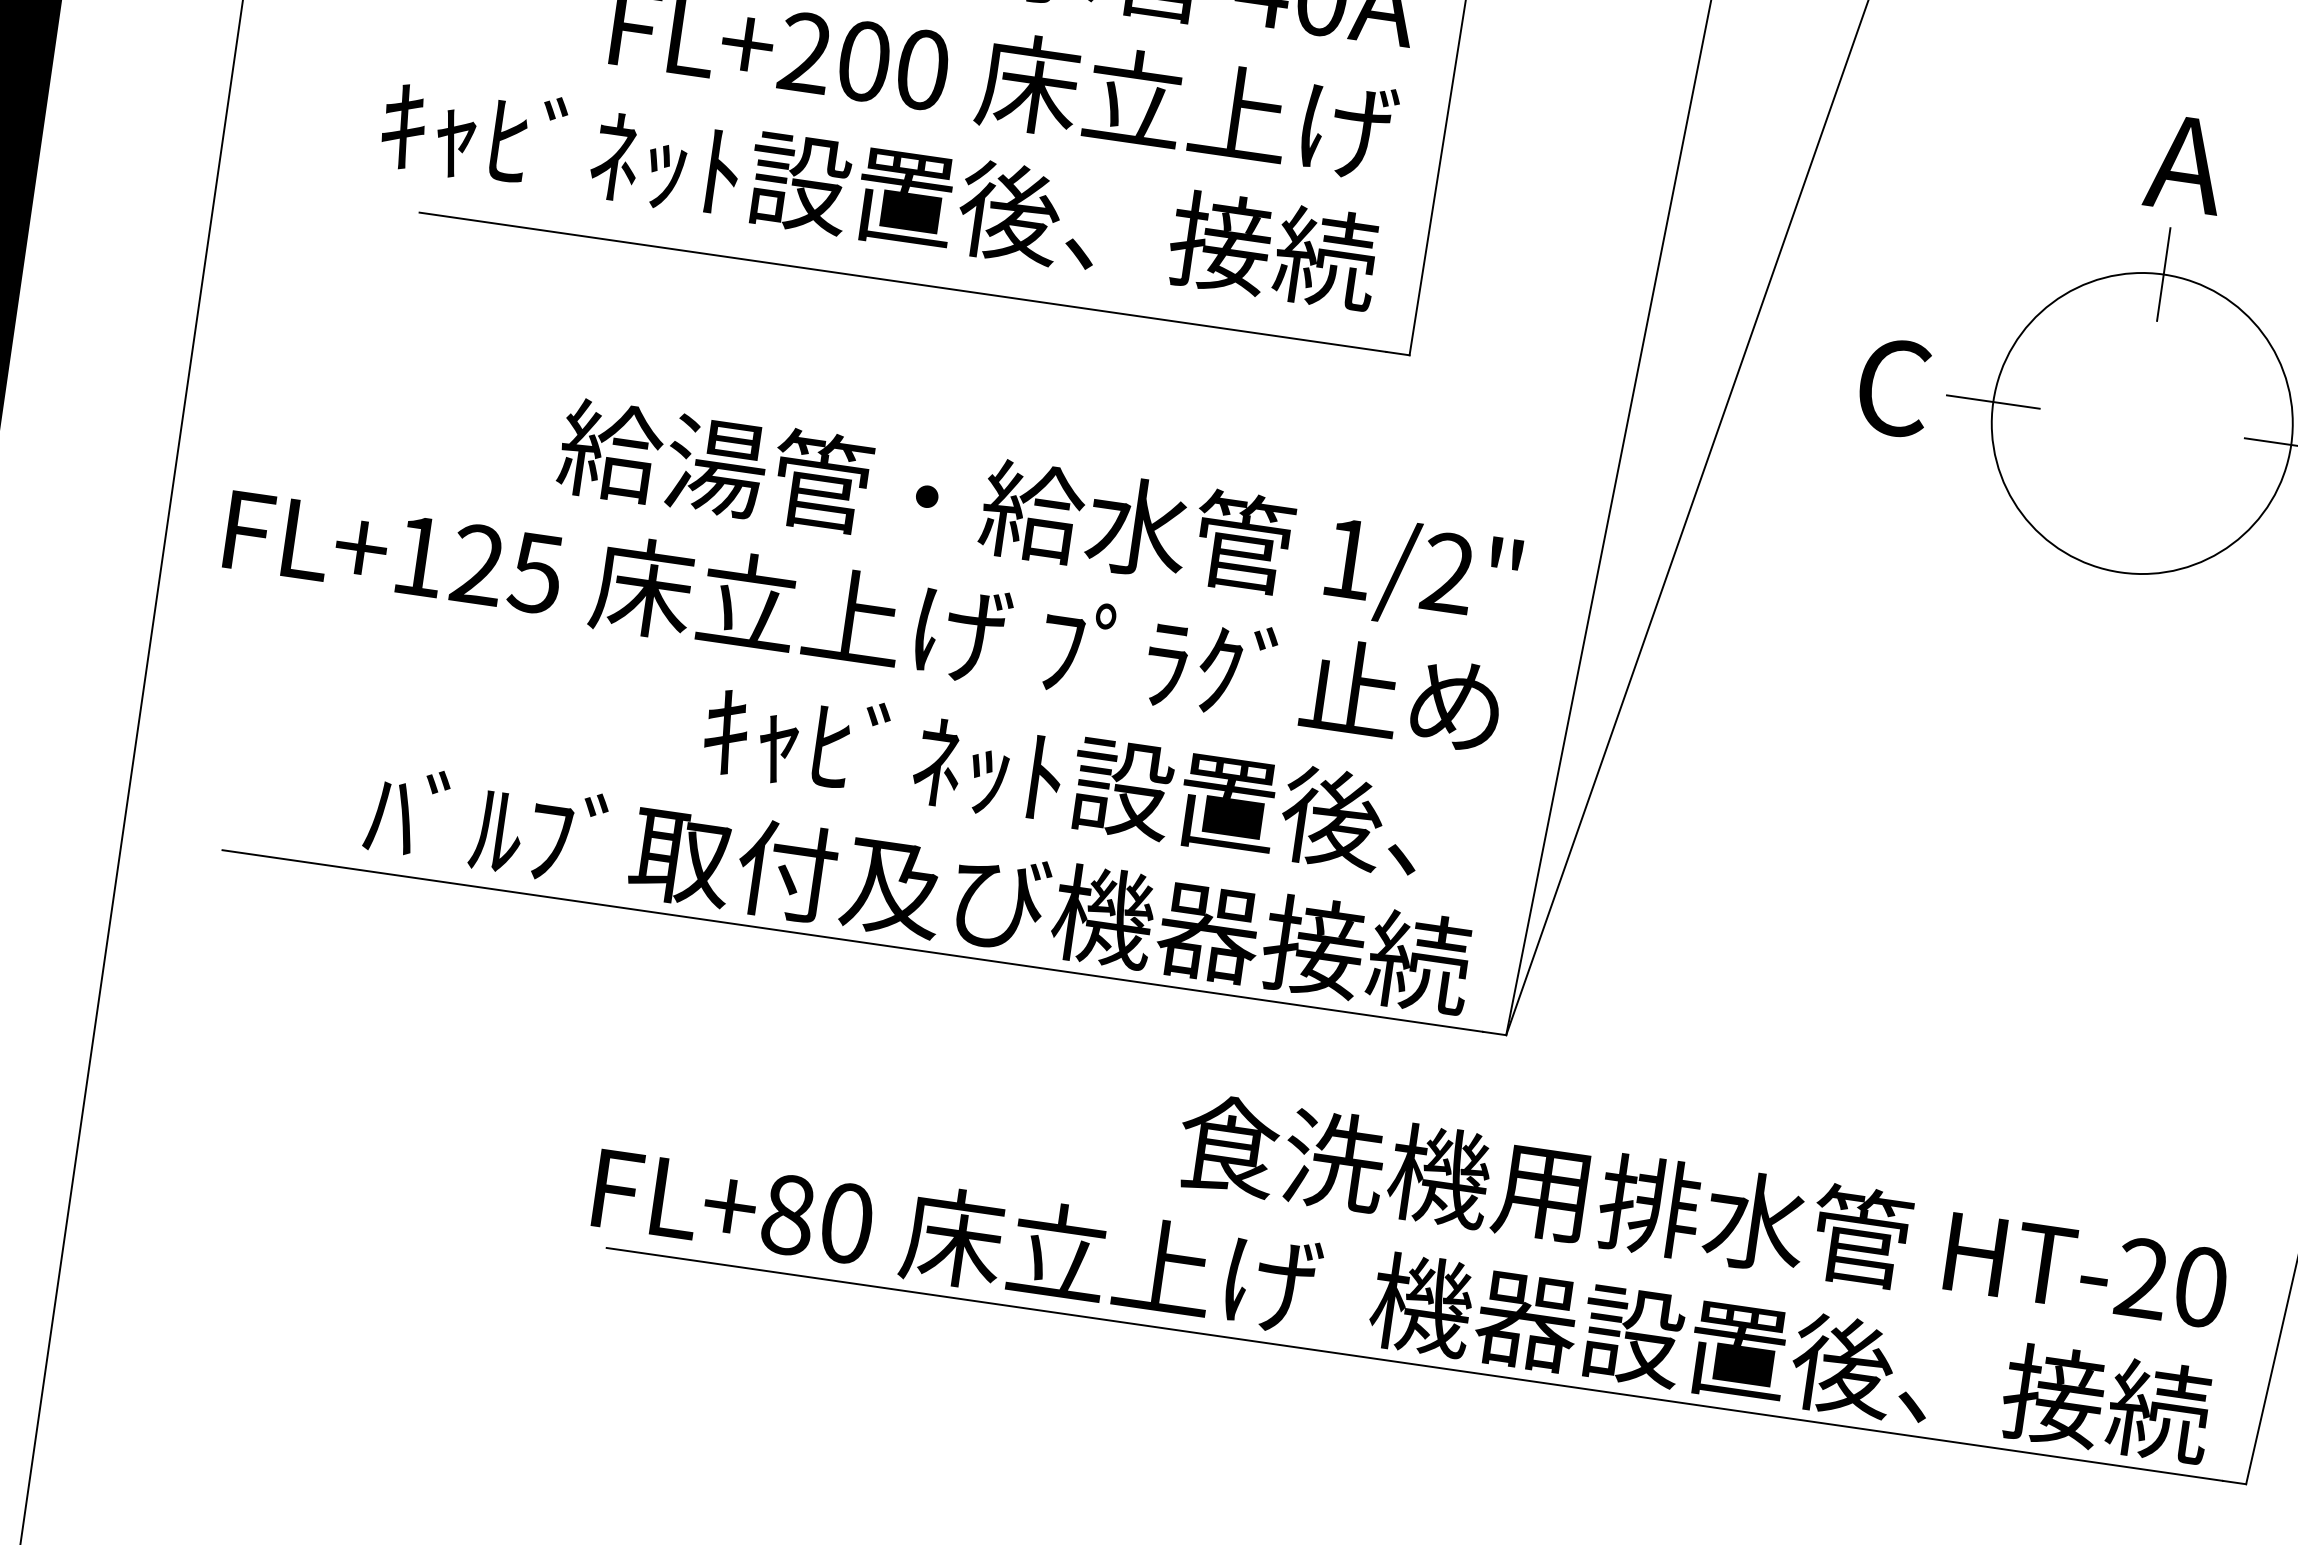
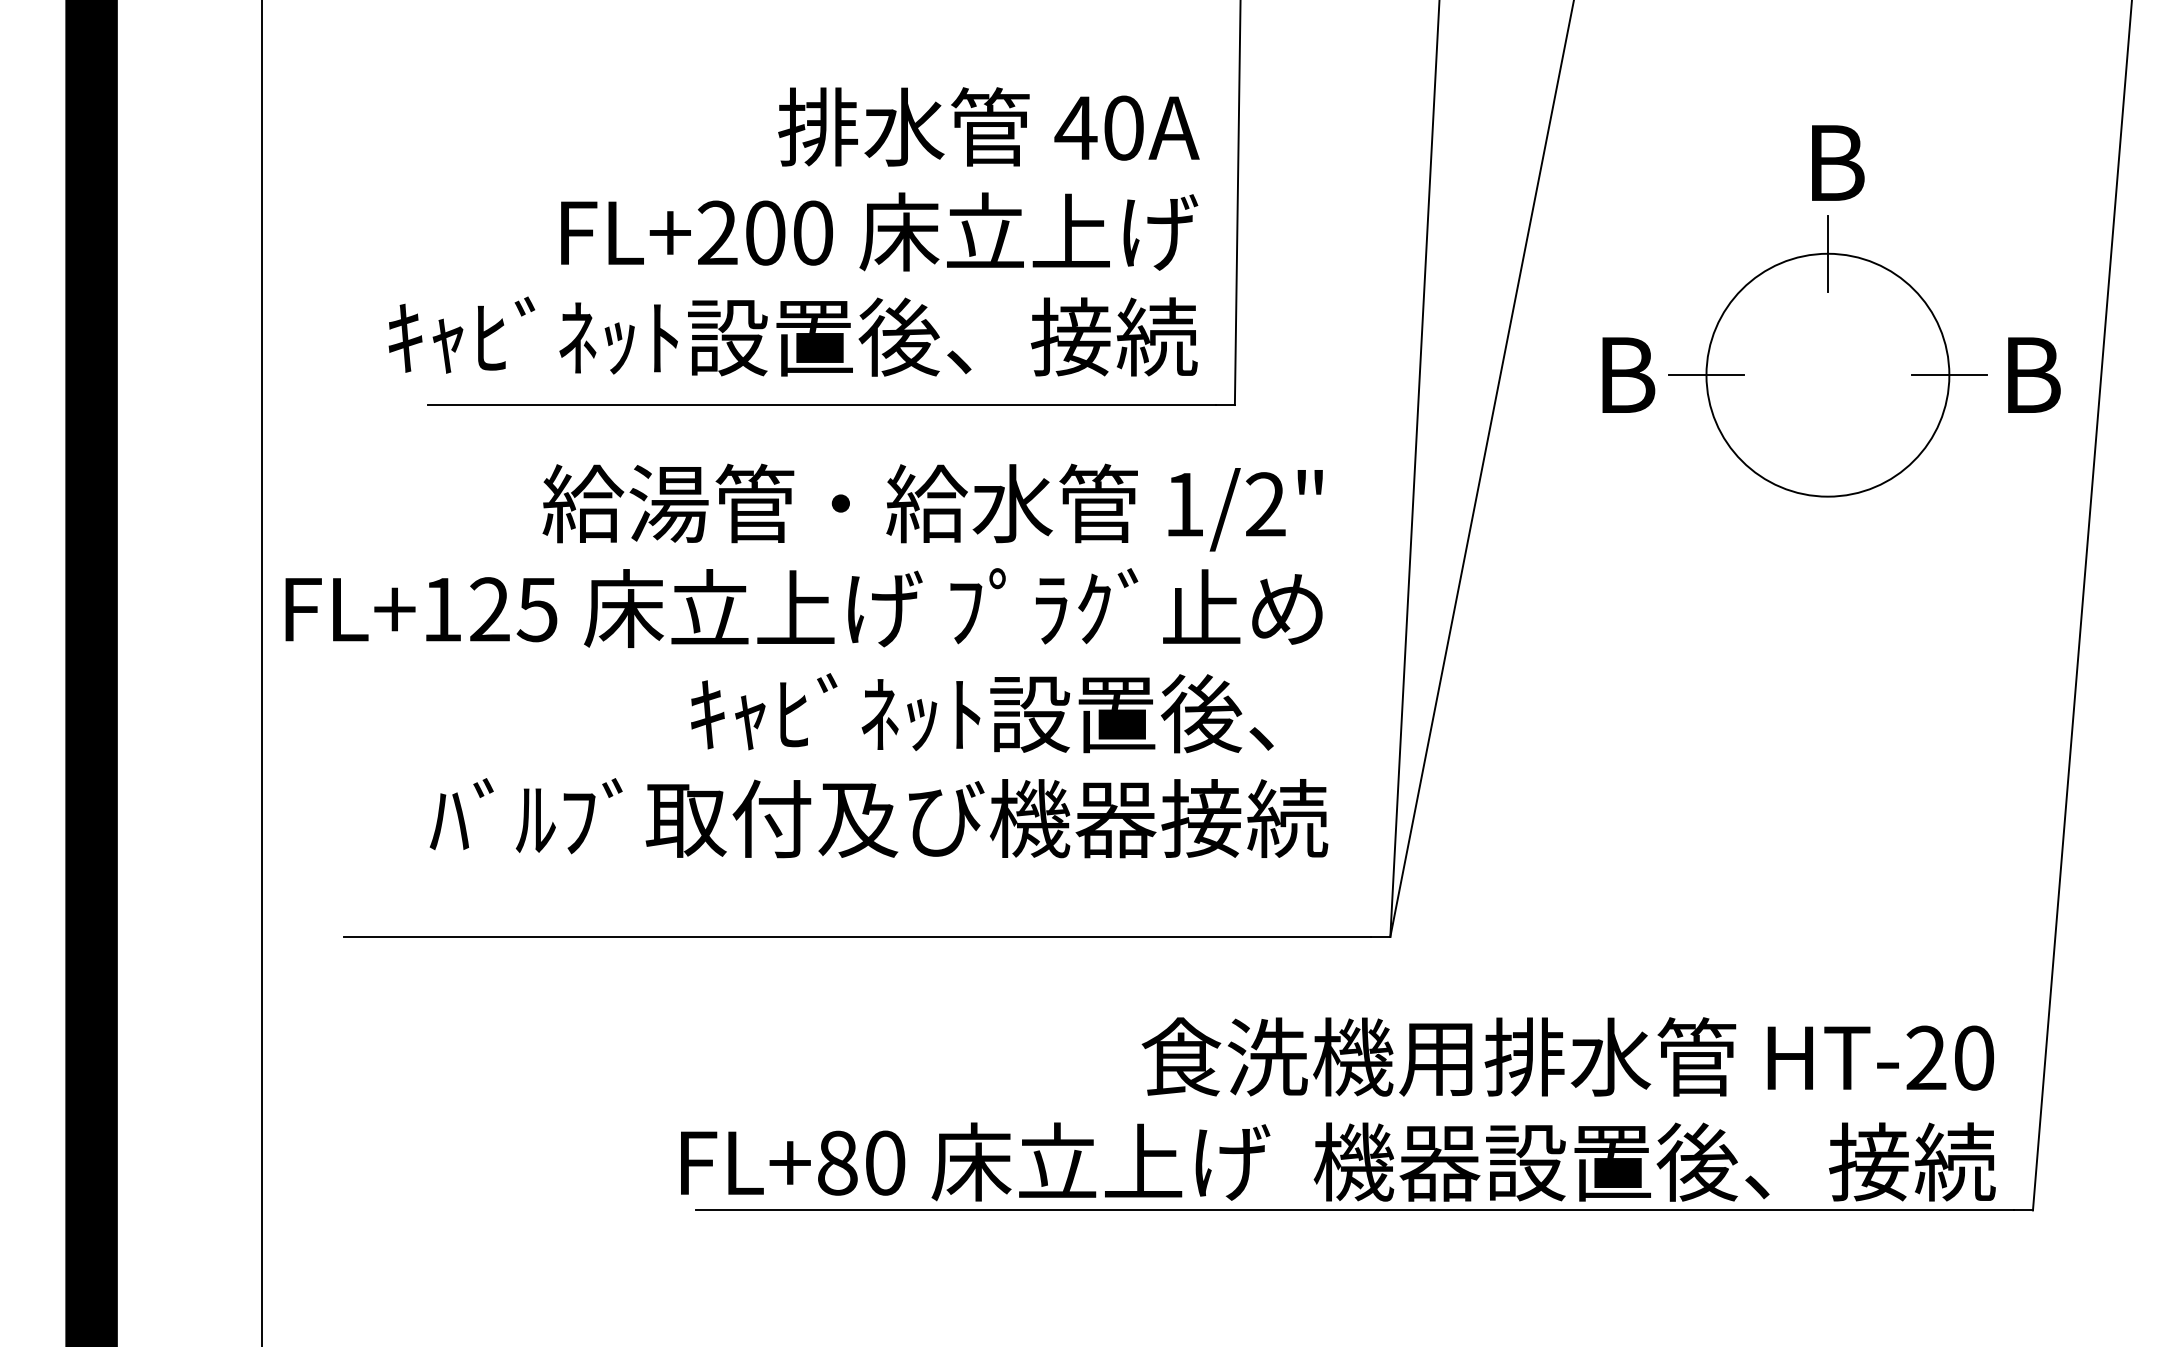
text: (2186, 163) -> (1833, 162), A -> B
text: (1895, 388) -> (1626, 375), C -> B
text: (857, 683) -> (806, 660), moved

